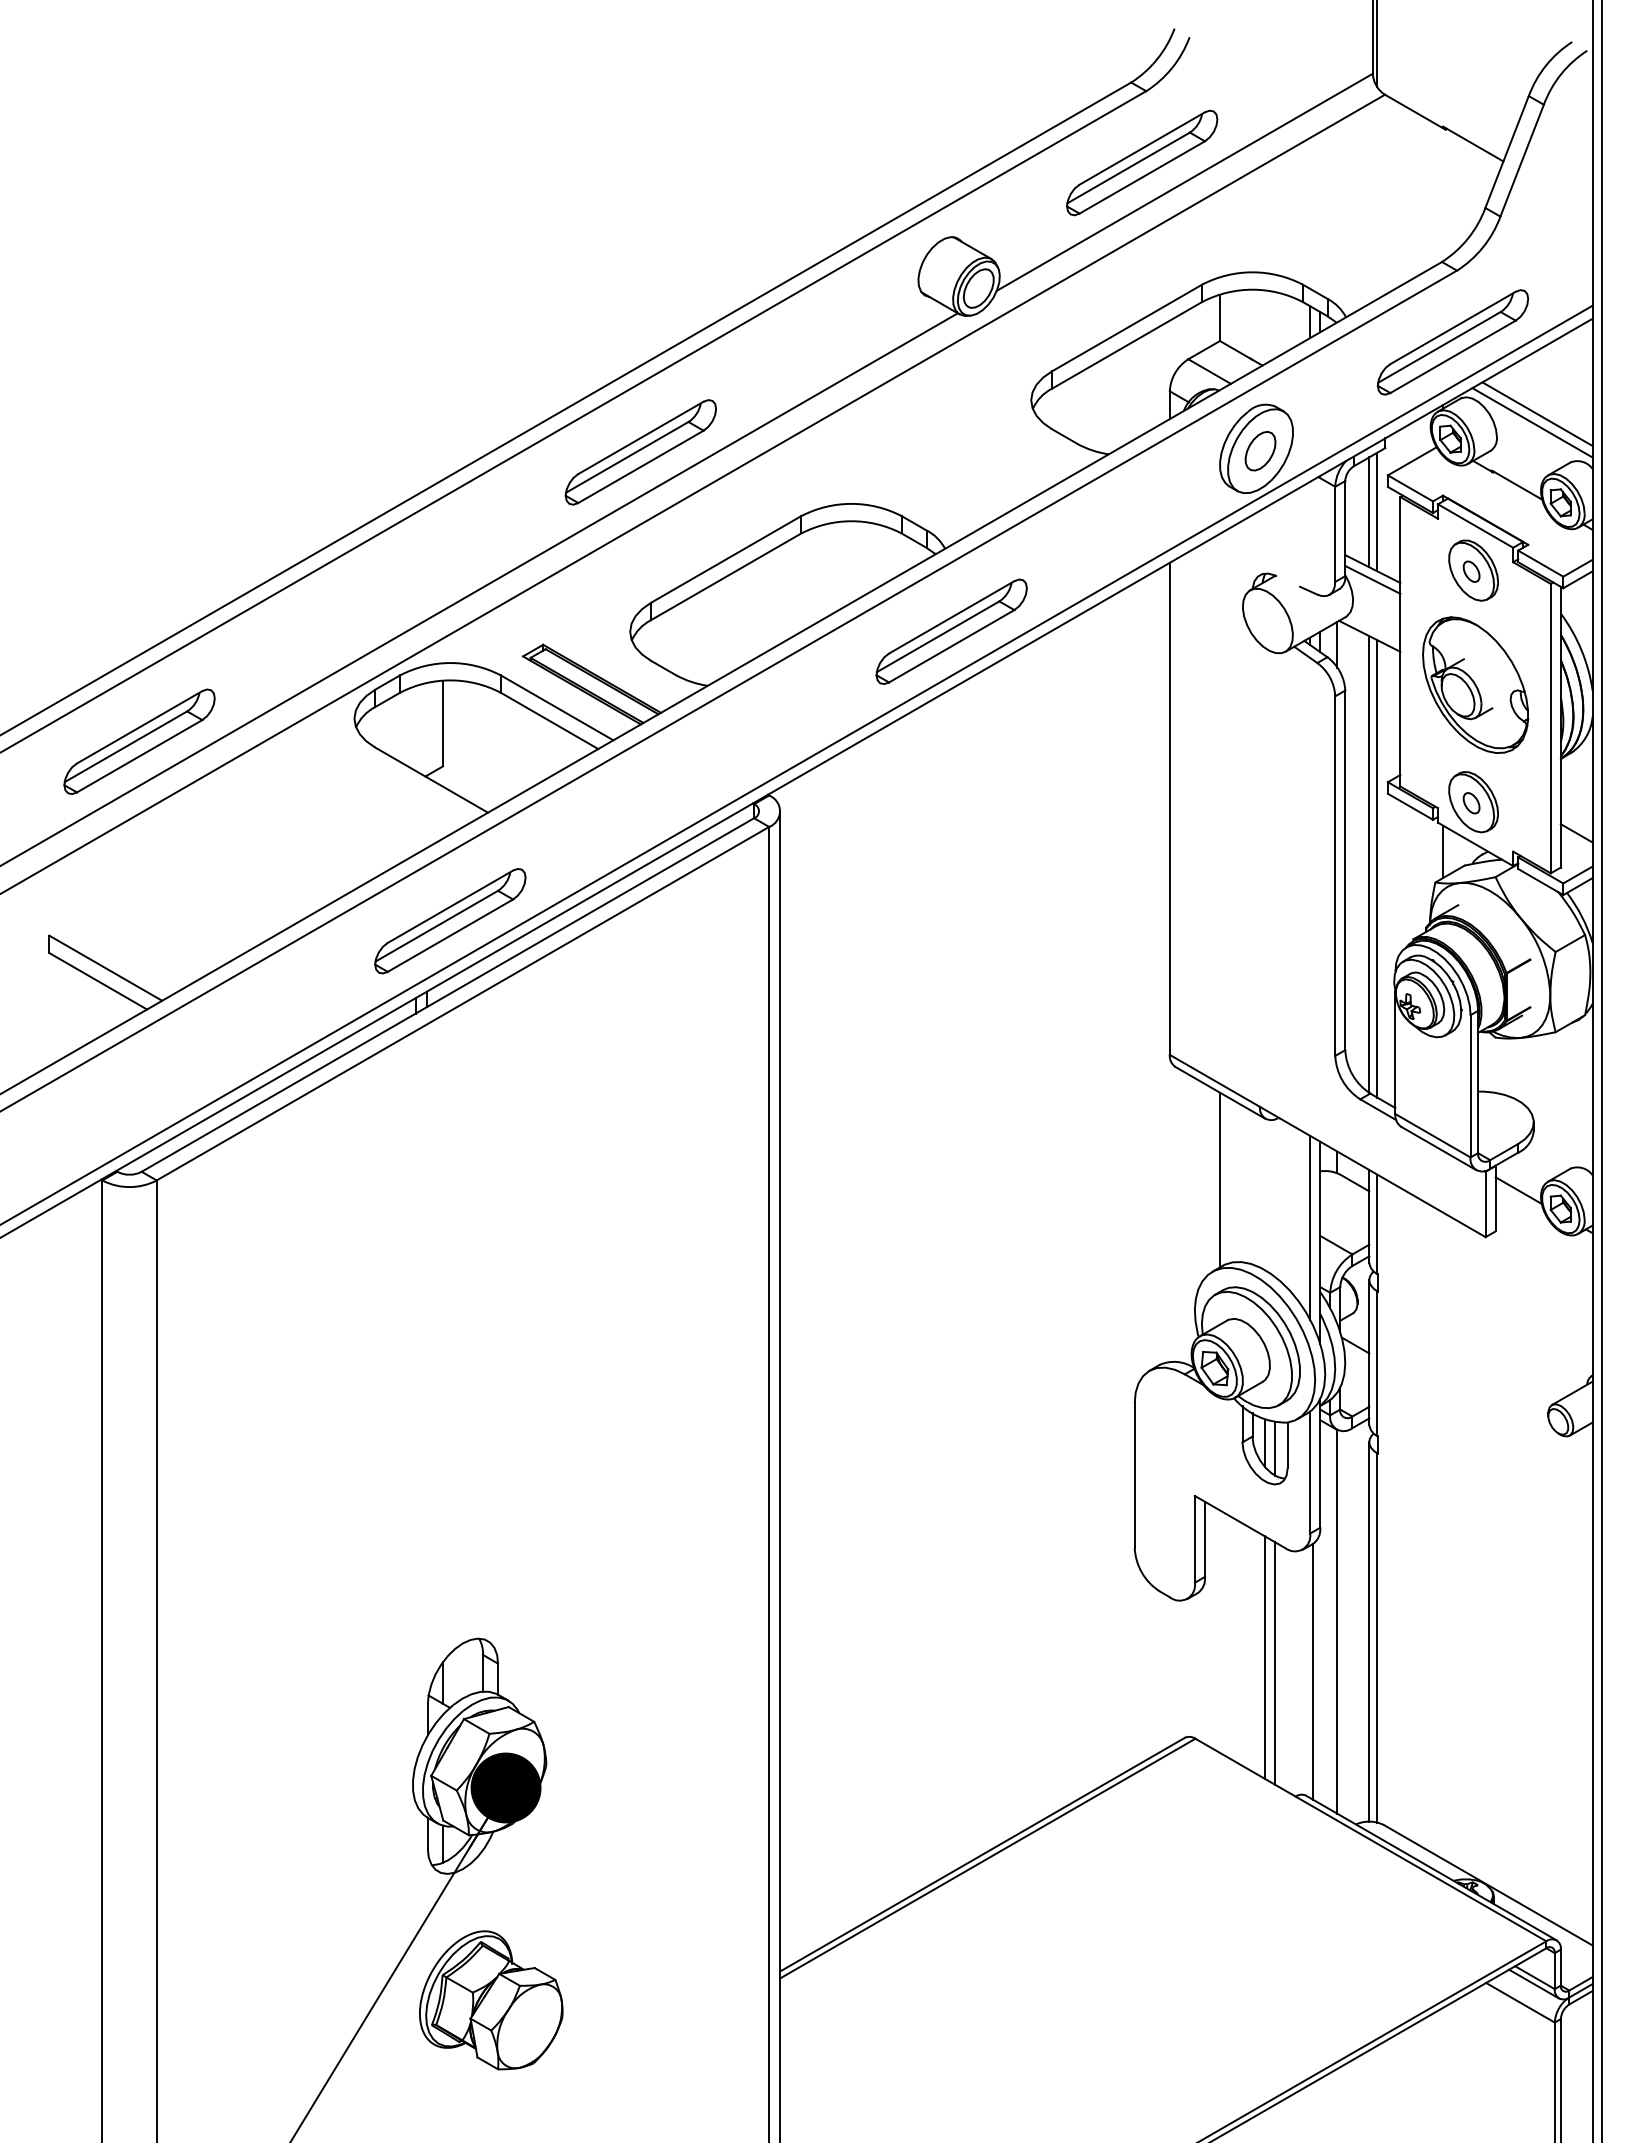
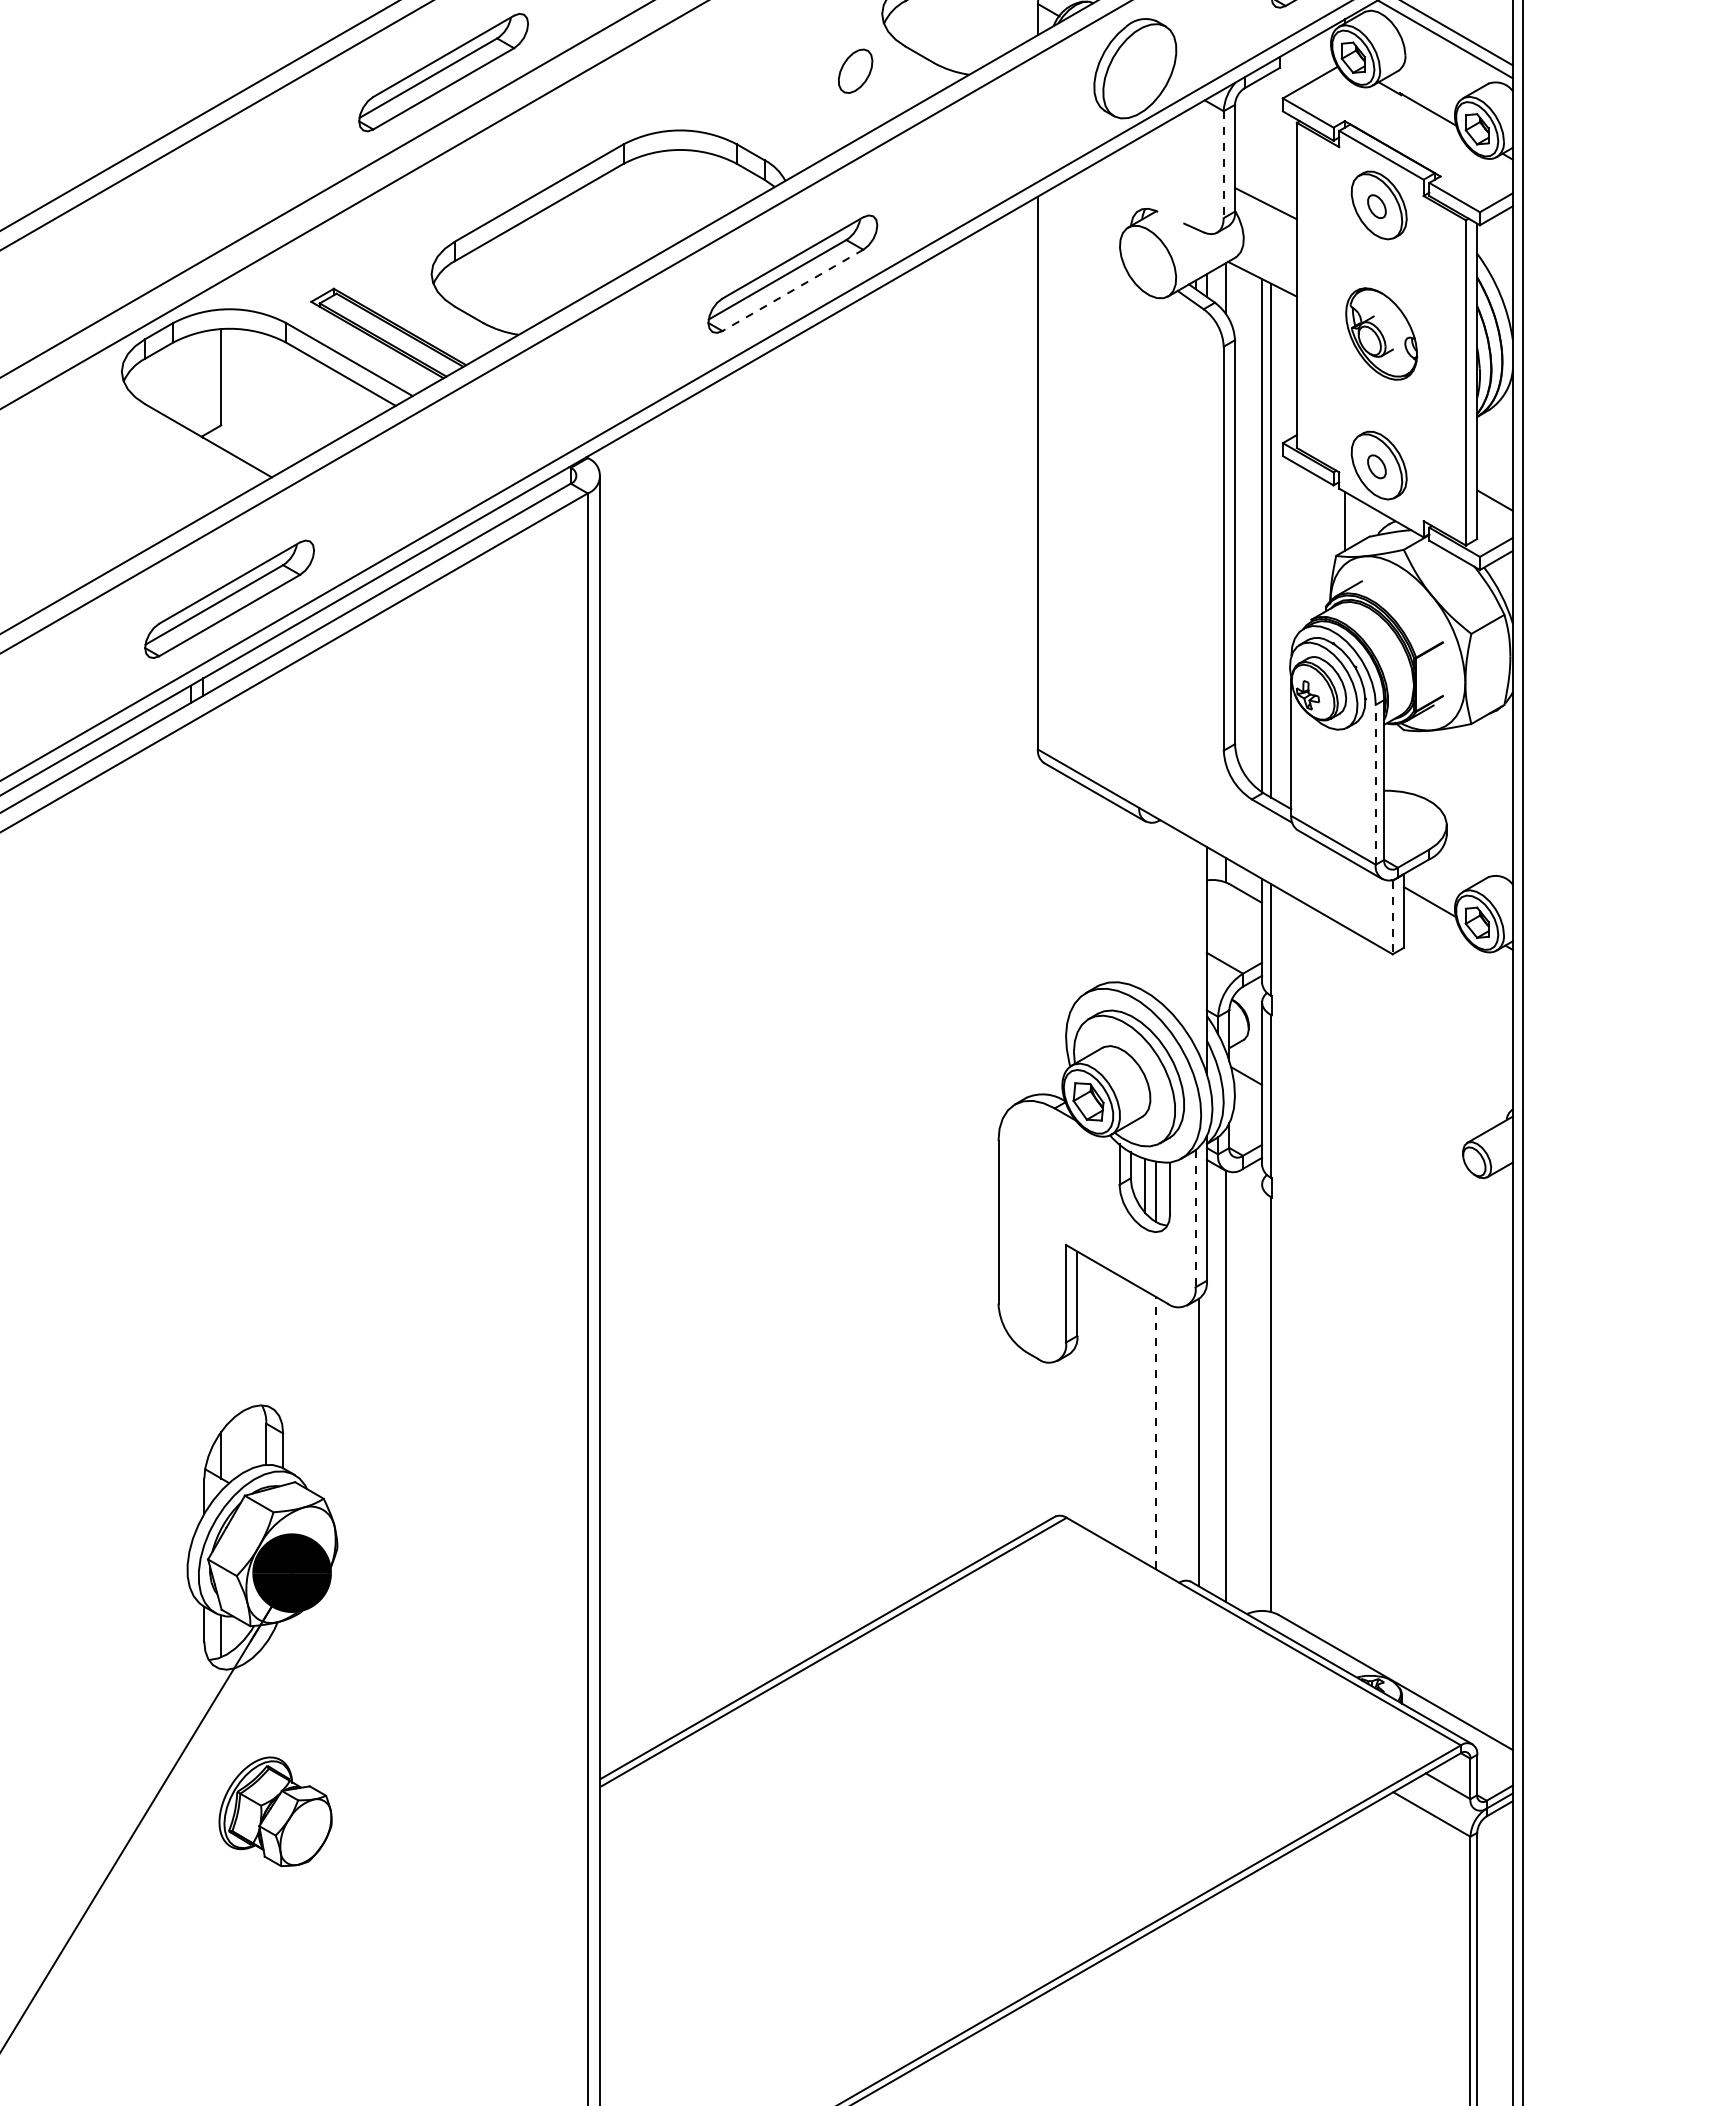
part: (1260, 451) -> (855, 71), moved
line: (1377, 511) -> (1271, 139), removed
line: (1369, 512) -> (1262, 140), removed
line: (1335, 534) -> (1224, 164), solid -> dashed
line: (1372, 579) -> (1265, 215), removed
line: (951, 646) -> (792, 290), solid -> dashed
part: (1475, 684) -> (1381, 333), size x0.6
line: (1470, 1085) -> (1375, 783), solid -> dashed
line: (1219, 1179) -> (1093, 889), removed
line: (1485, 1204) -> (1392, 917), solid -> dashed
line: (1310, 1227) -> (1195, 943), removed
line: (1310, 1472) -> (1195, 1218), solid -> dashed
line: (1369, 1631) -> (1262, 1397), removed
line: (1265, 1657) -> (1145, 1426), removed
line: (1275, 1662) -> (1156, 1432), solid -> dashed
line: (1534, 1983) -> (1447, 1792), removed
part: (491, 2000) -> (275, 1811), size x0.7

